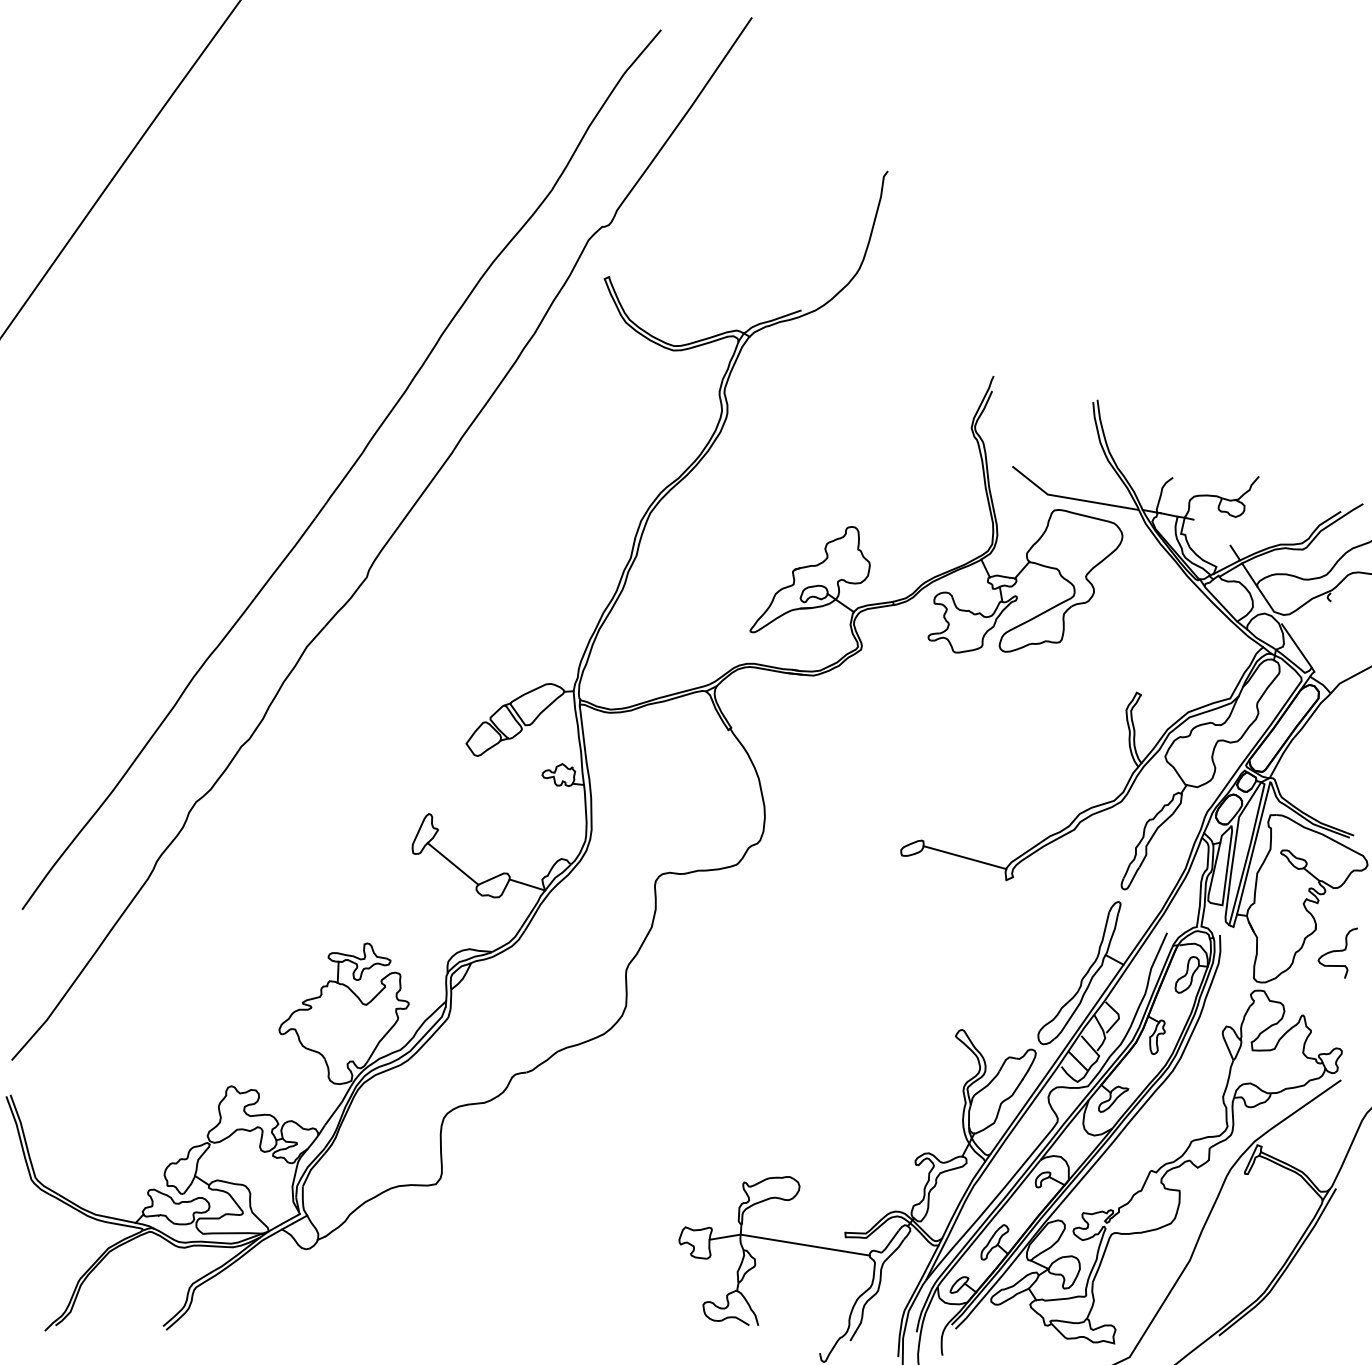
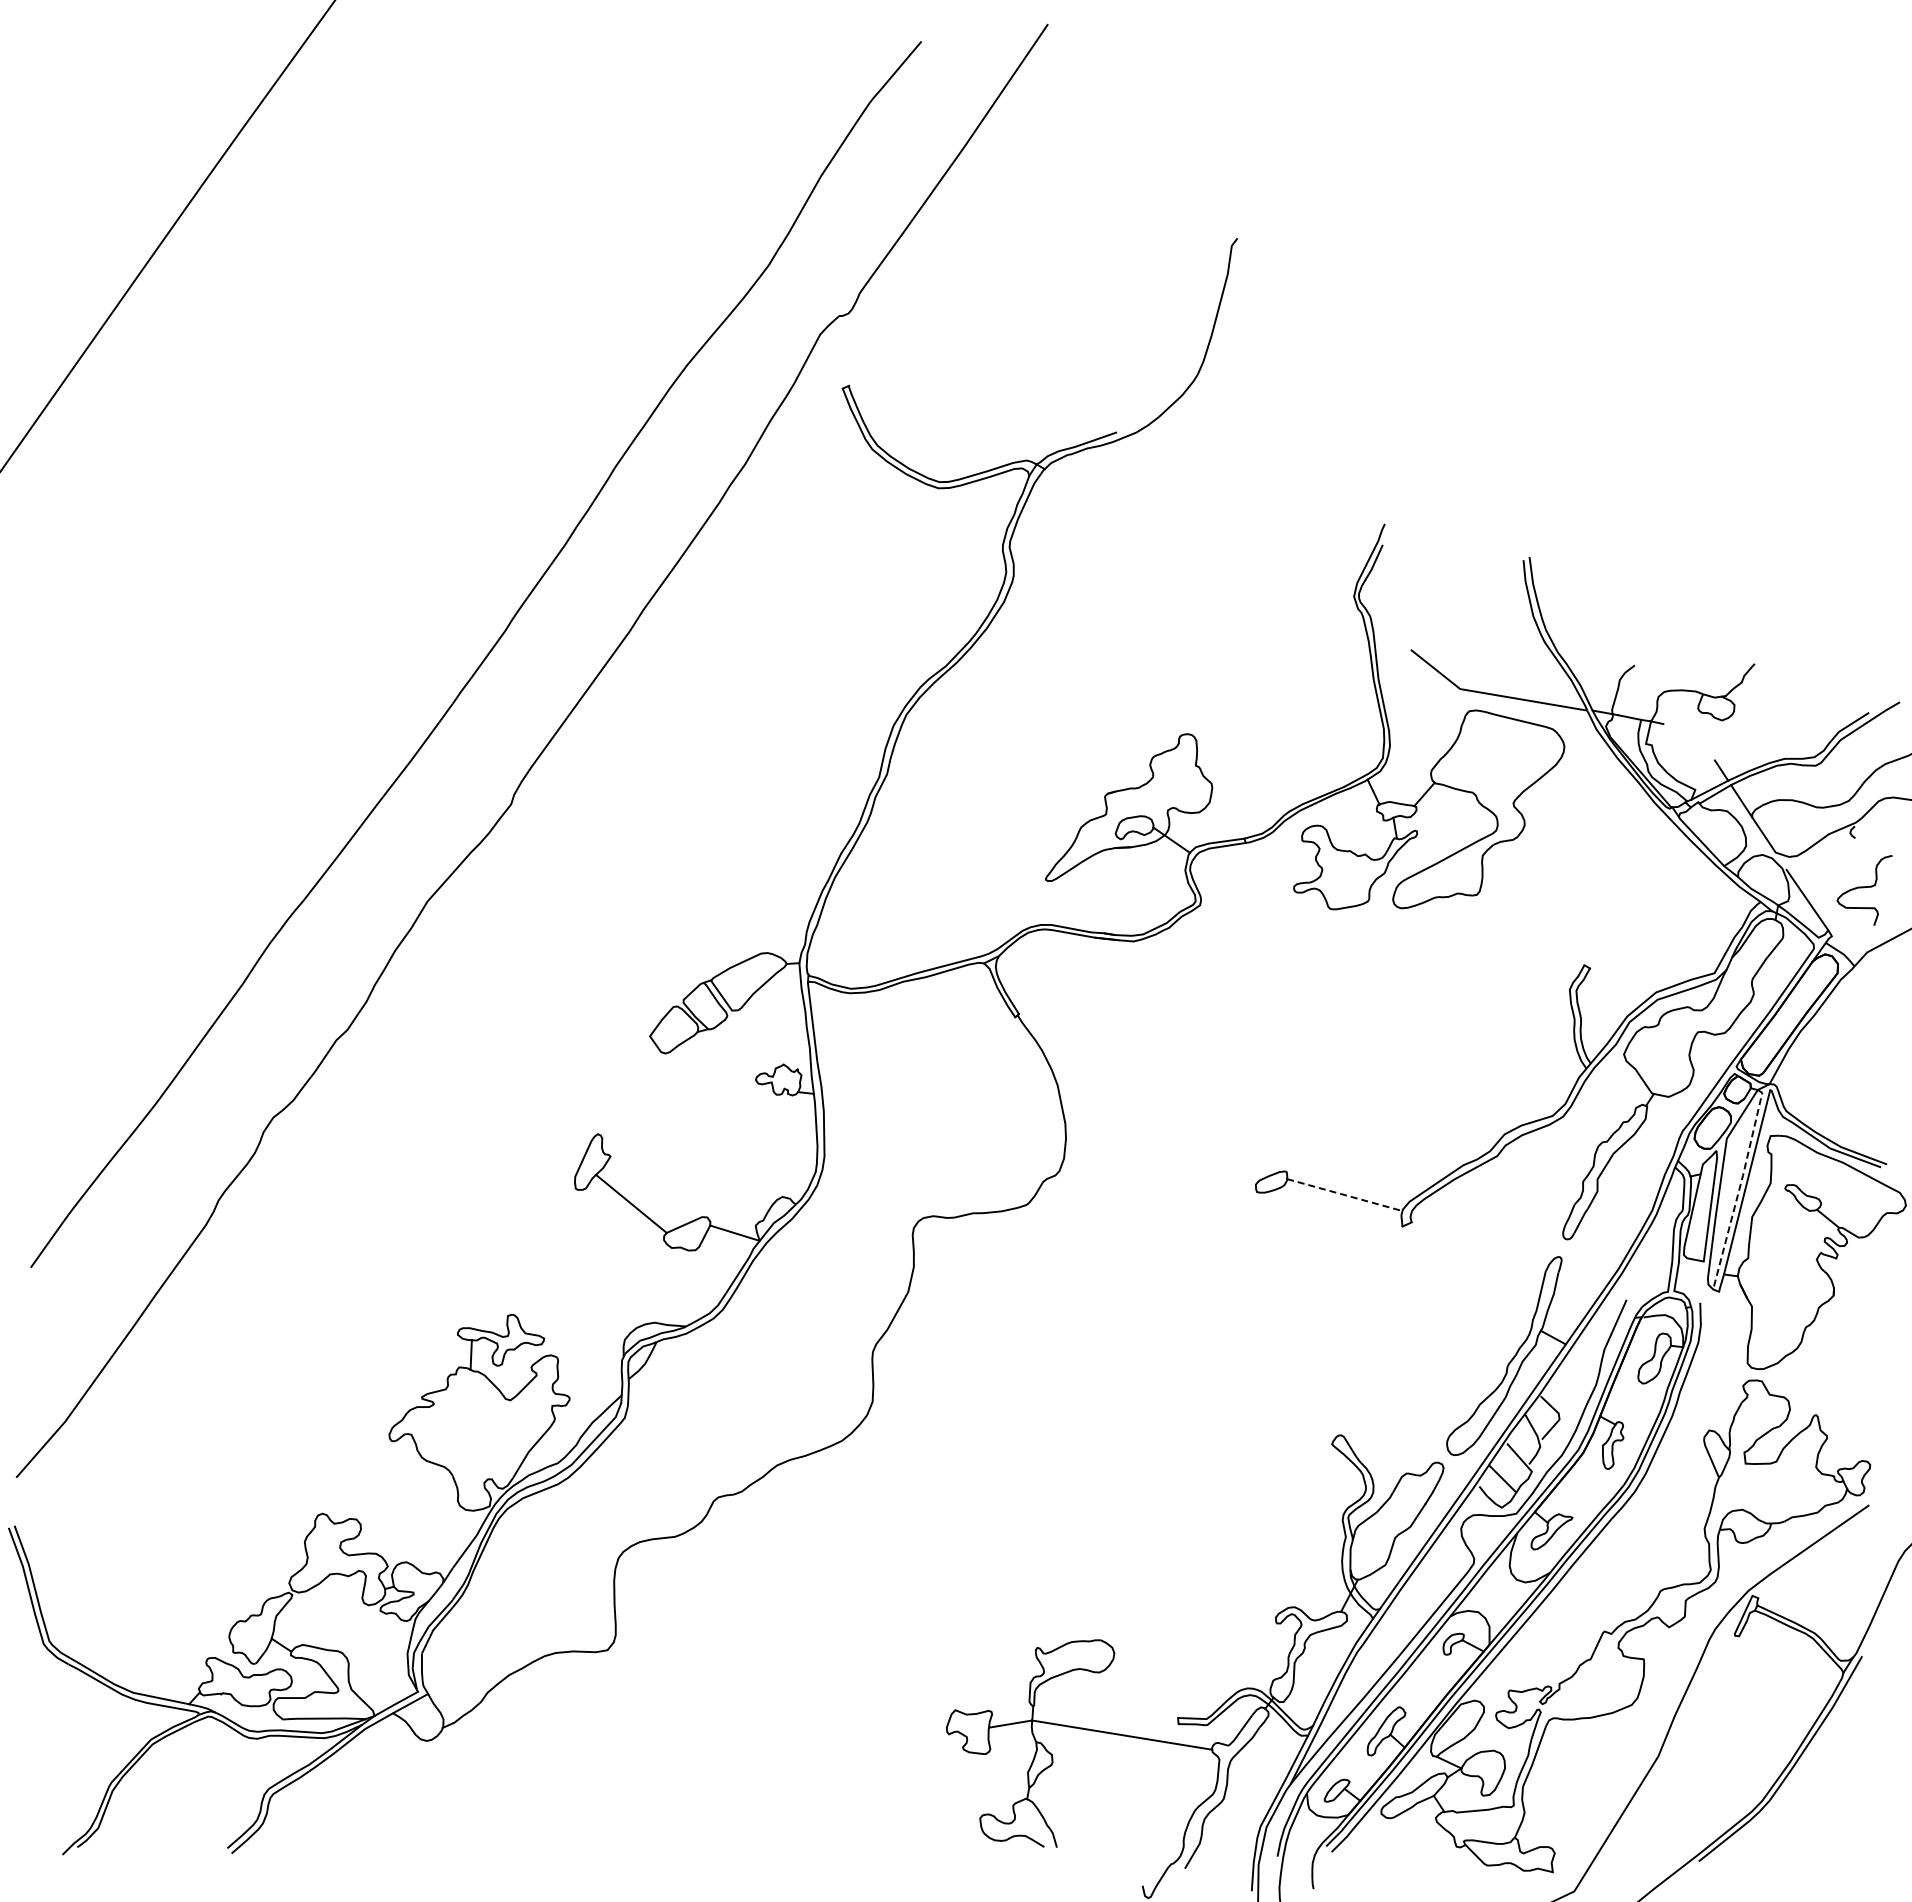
line: (1248, 852) -> (1739, 1187), solid -> dashed
line: (964, 857) -> (1344, 1195), solid -> dashed
curve: (1337, 951) -> (1864, 888), moved

